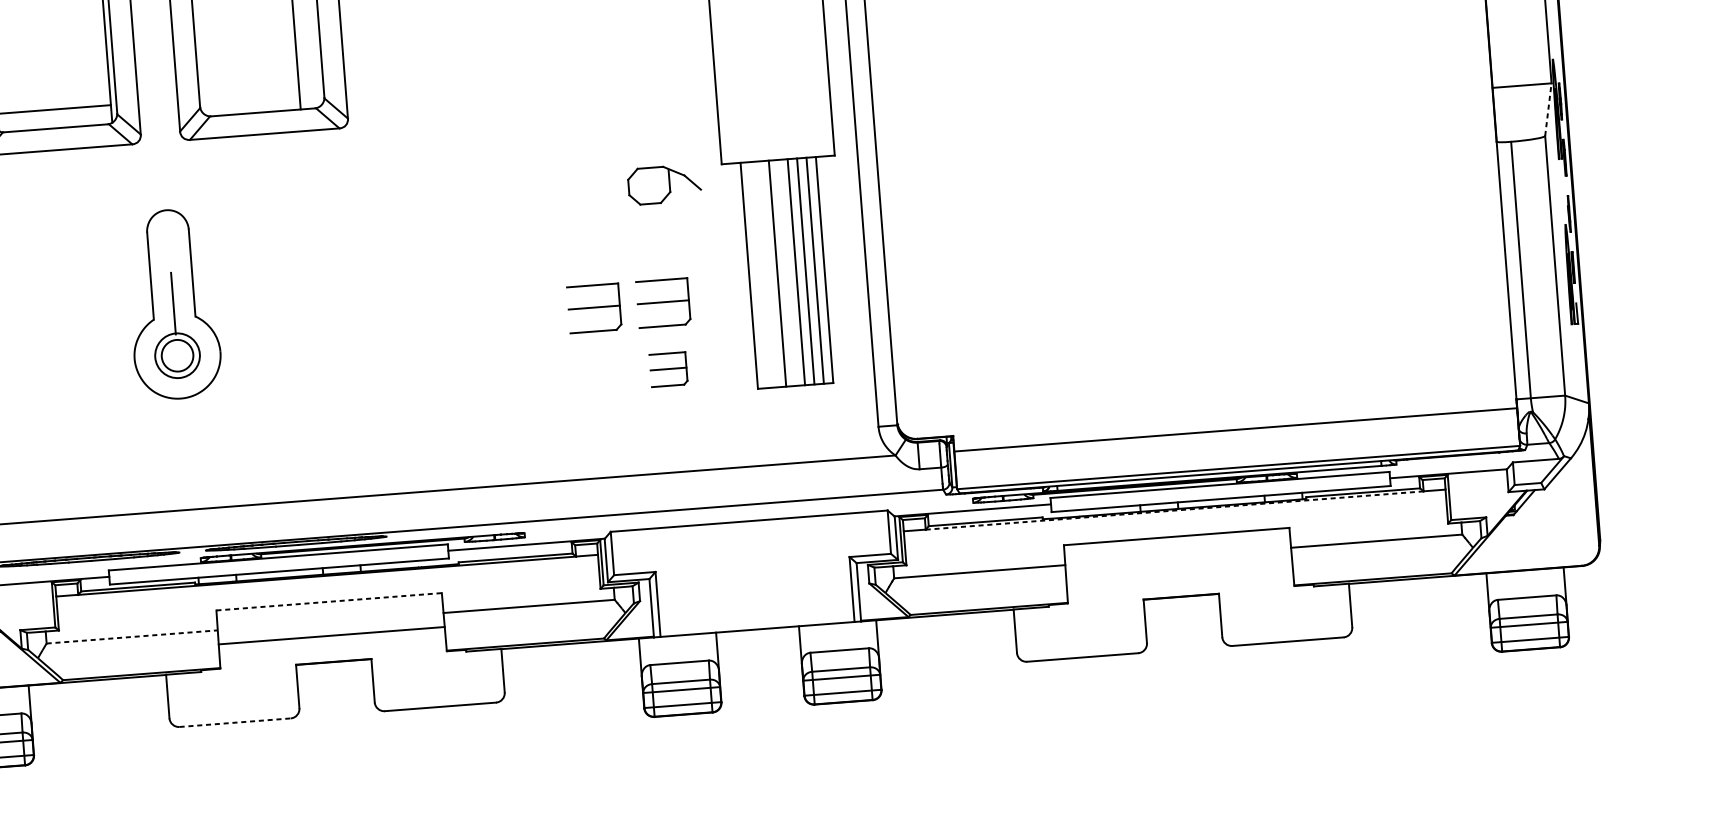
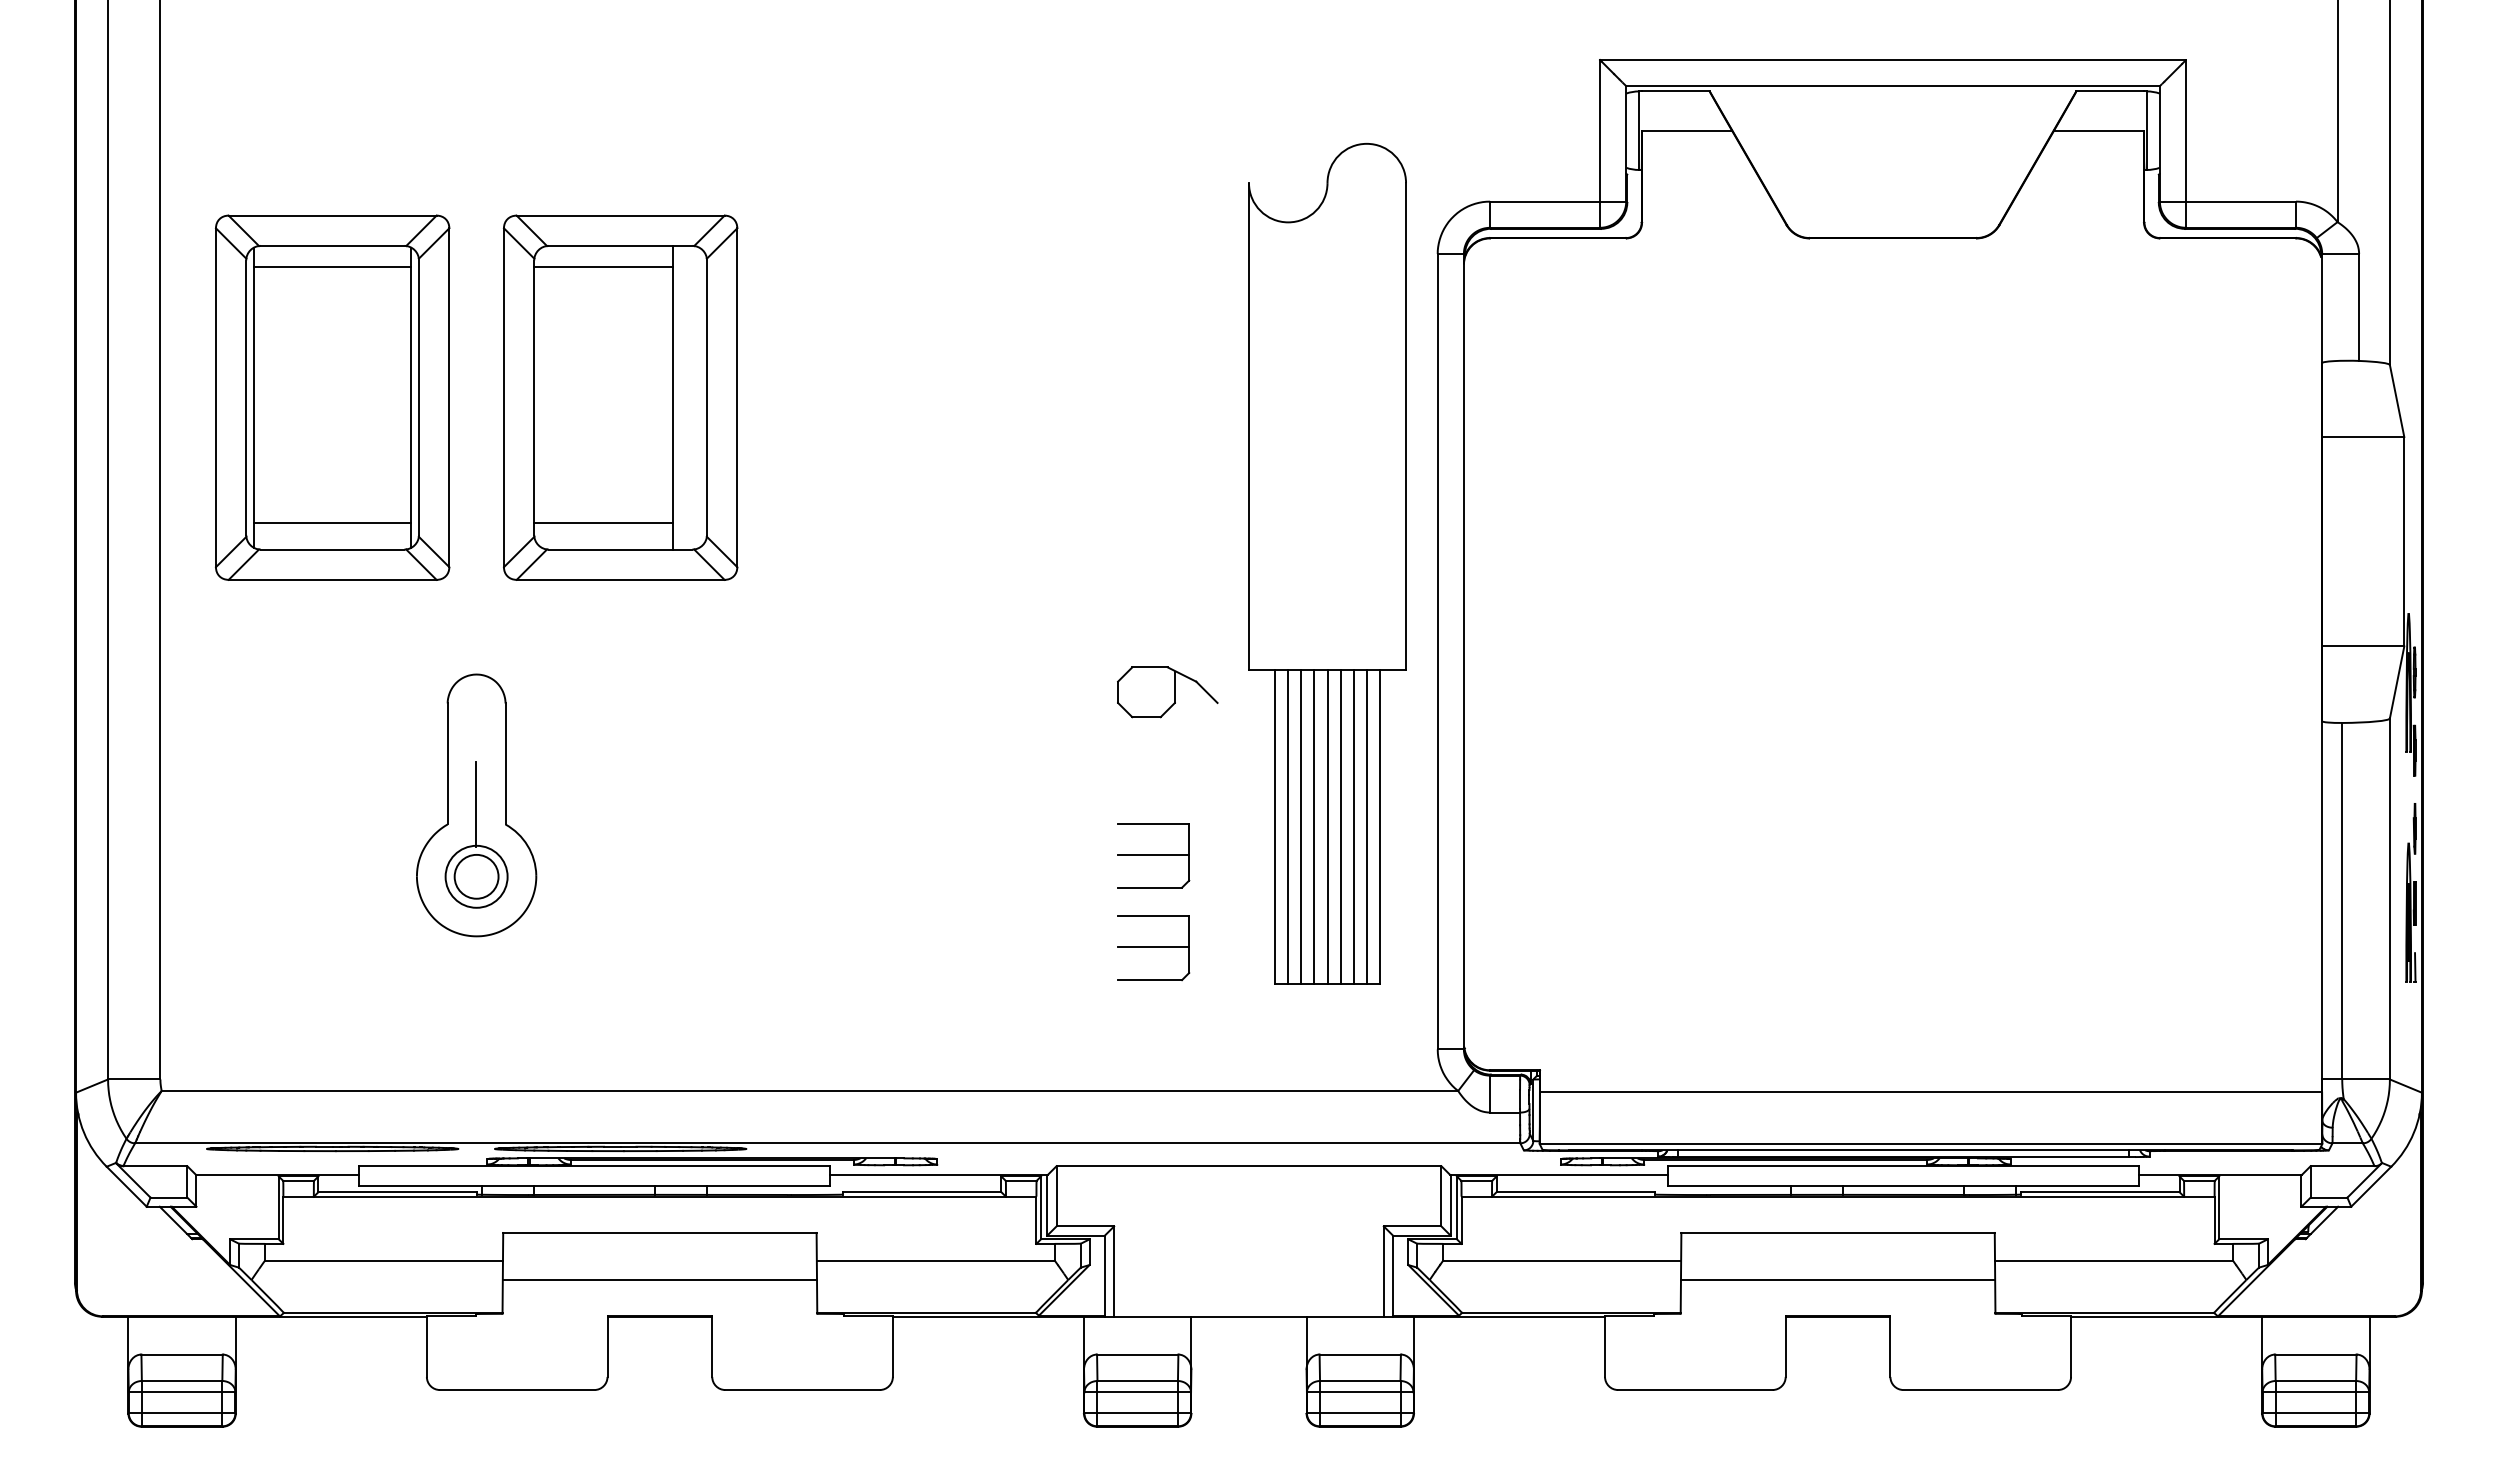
line: (249, 94) -> (603, 523), added
line: (1548, 109) -> (2397, 682), dashed -> solid
line: (786, 273) -> (1327, 827), added
line: (768, 274) -> (1301, 827), added
line: (758, 275) -> (1288, 827), added
part: (594, 308) -> (1057, 855), removed
part: (668, 369) -> (1153, 948), size x1.43
line: (1174, 510) -> (1838, 1196), dashed -> solid
line: (1178, 570) -> (1837, 1280), added
line: (328, 601) -> (659, 1232), dashed -> solid
line: (132, 636) -> (384, 1260), dashed -> solid
line: (235, 723) -> (517, 1390), dashed -> solid

